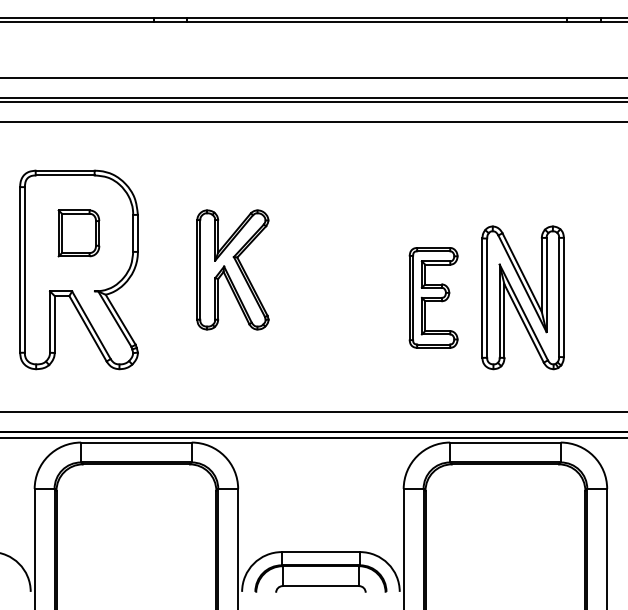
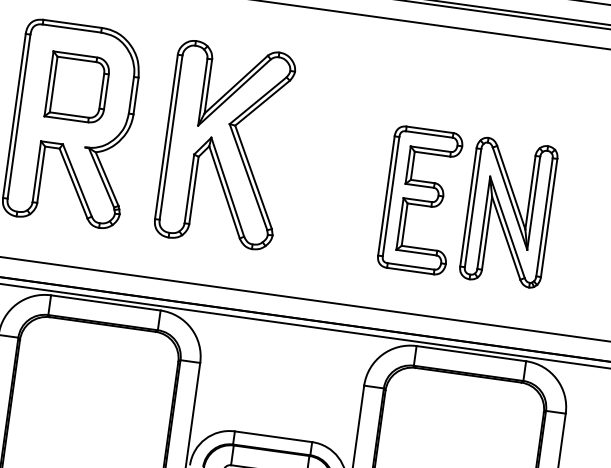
part: (78, 233) -> (77, 87), size x1.43
part: (232, 269) -> (224, 144), size x1.67
part: (433, 297) -> (420, 200), size x1.43

